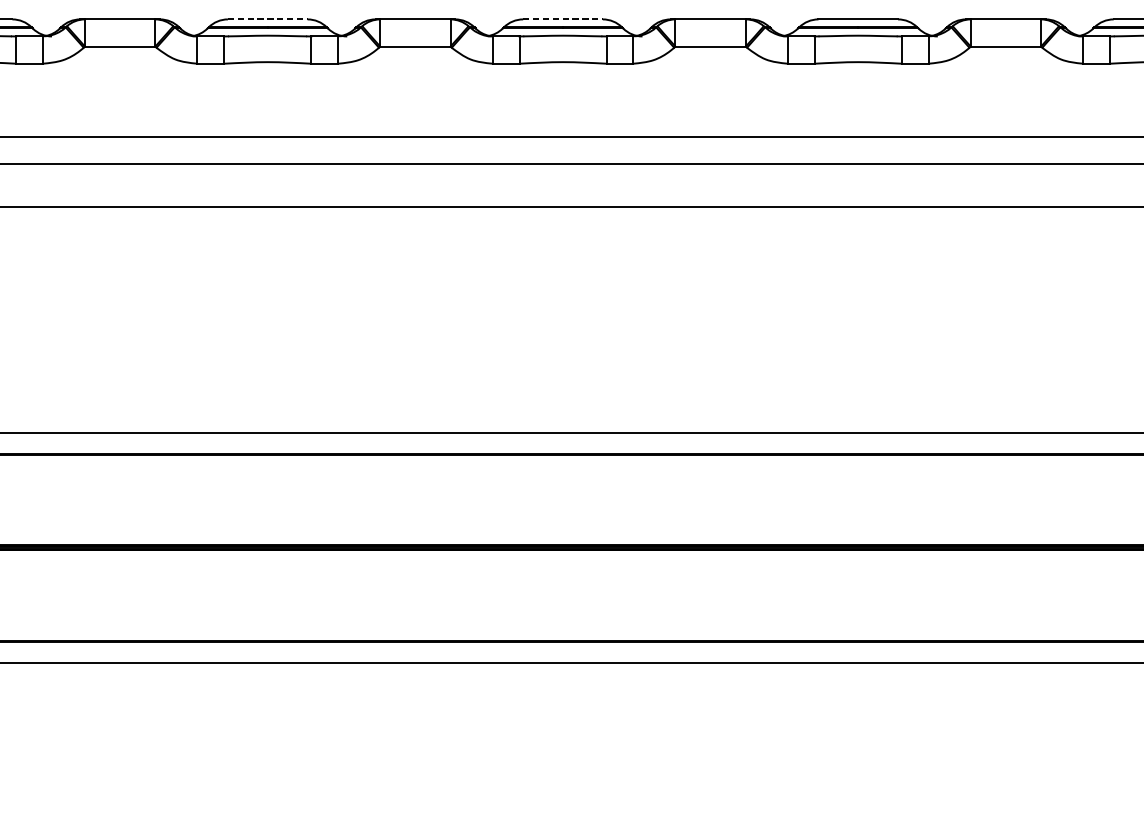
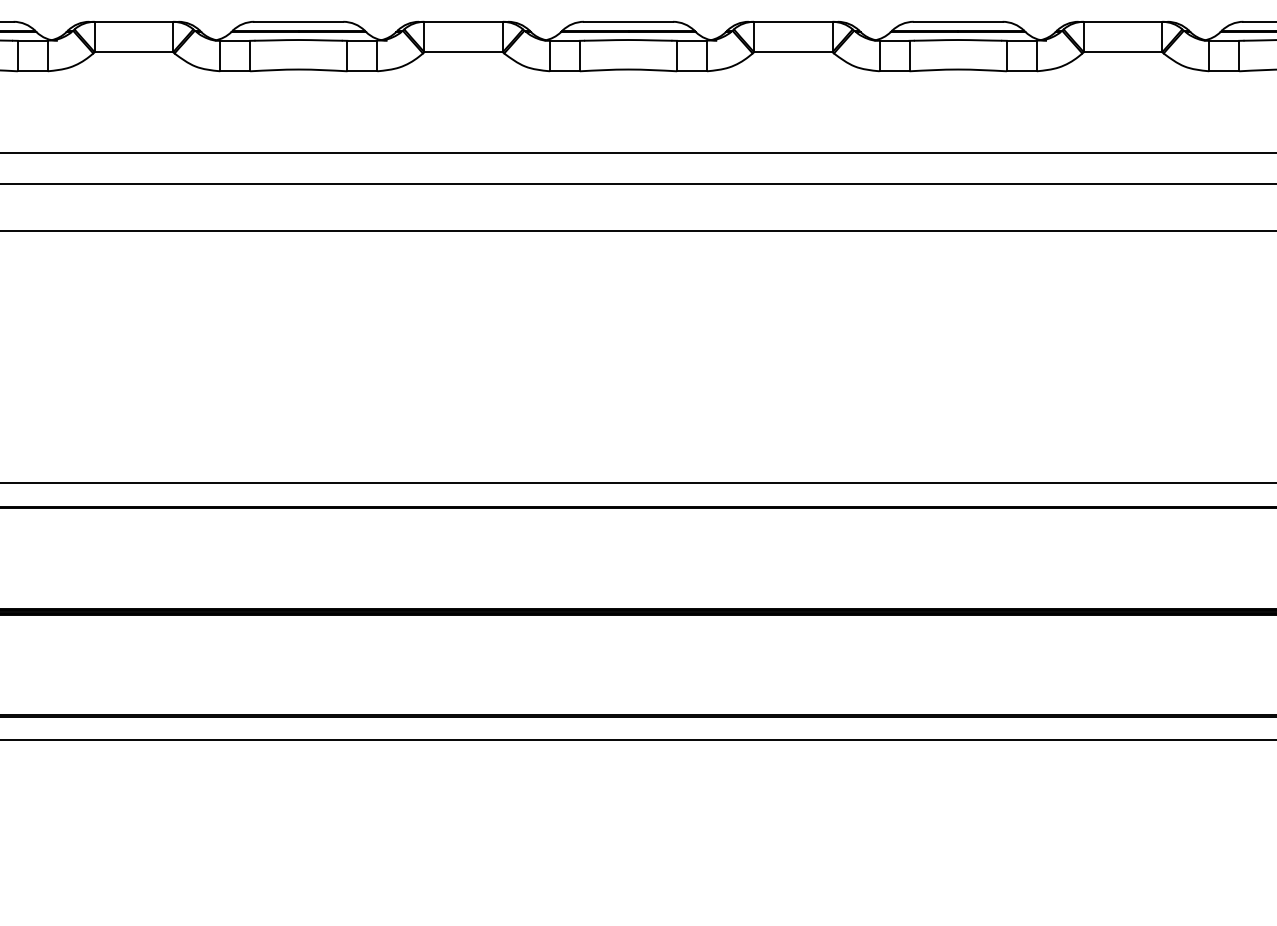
line: (268, 19) -> (299, 21), dashed -> solid
line: (563, 19) -> (628, 21), dashed -> solid

